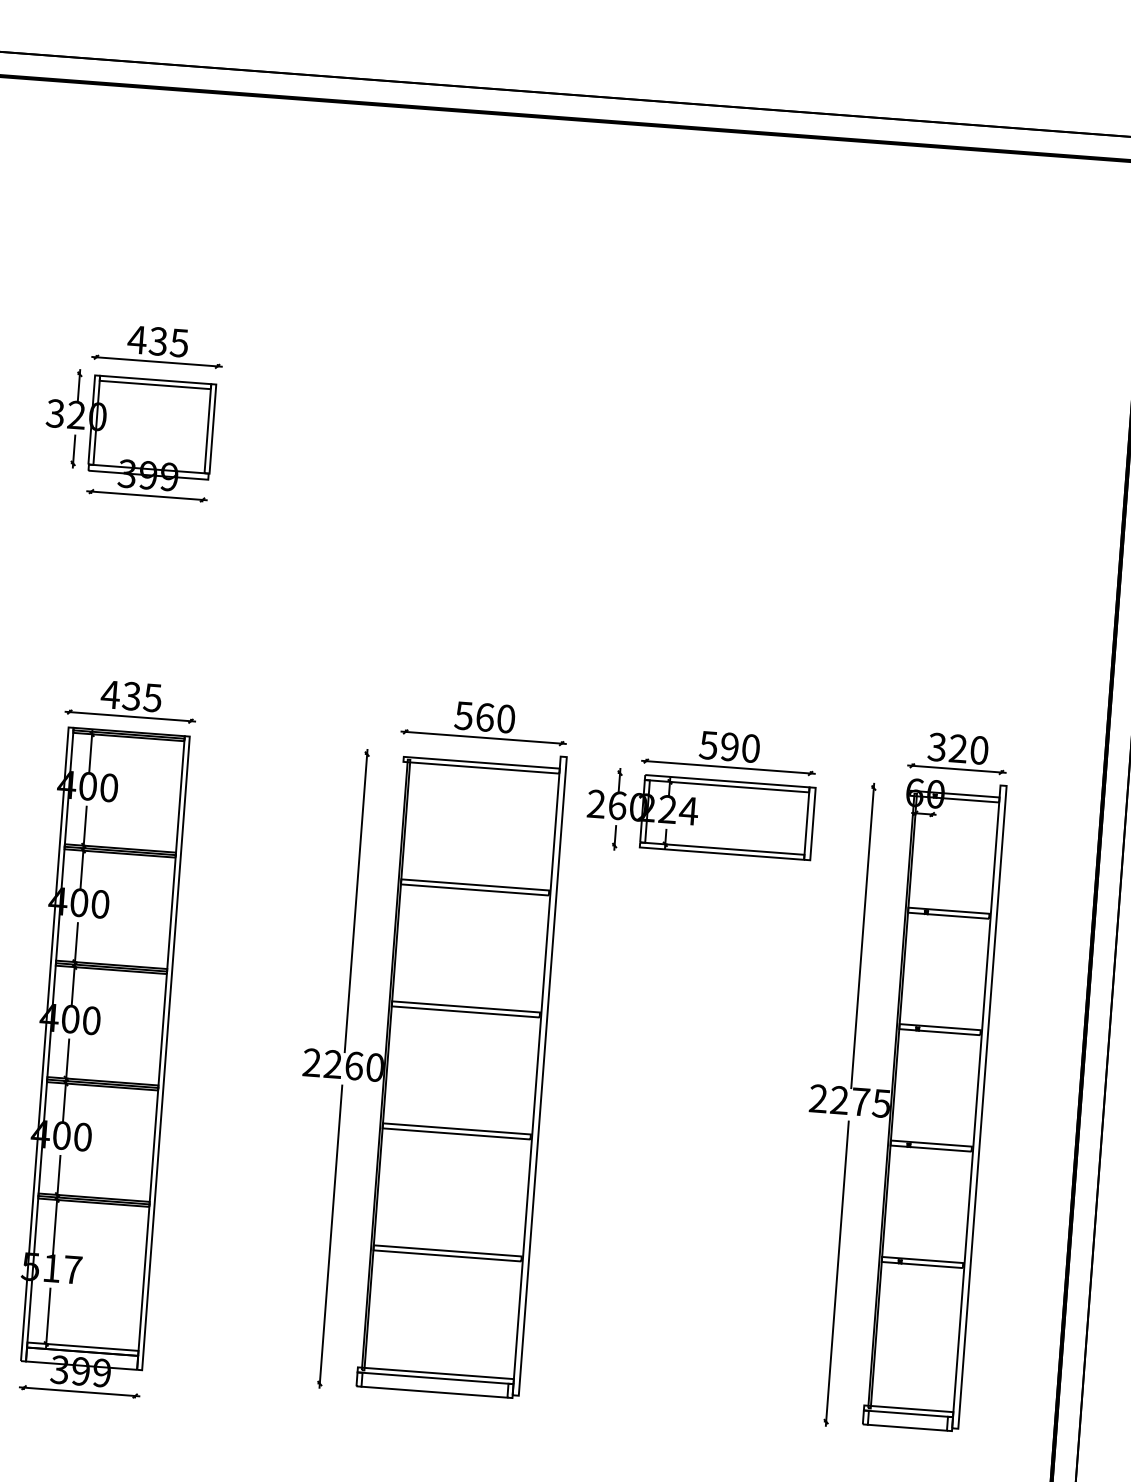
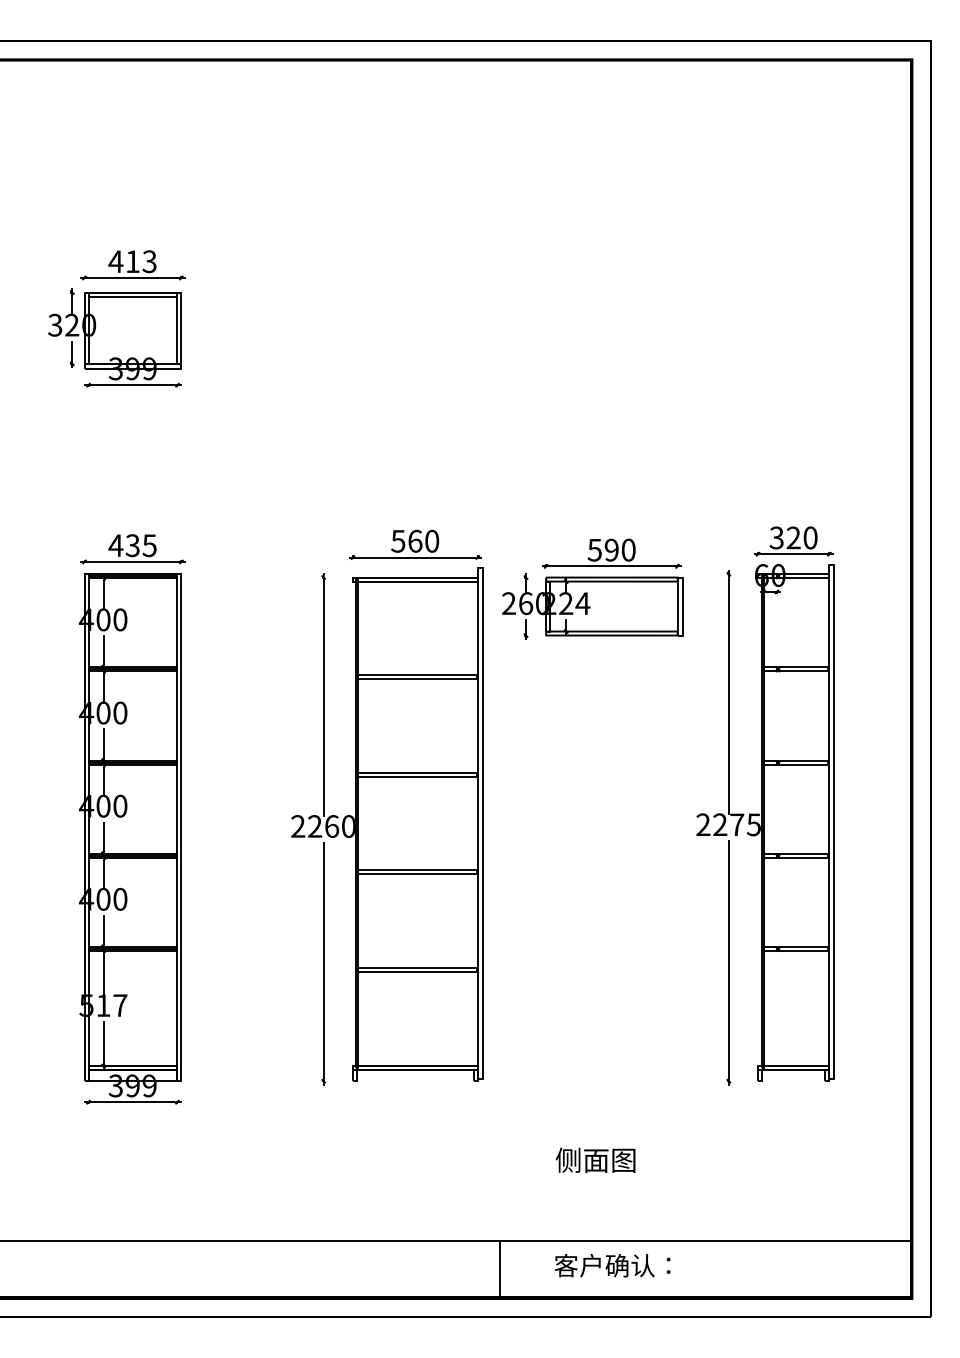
text: (168, 341) -> (140, 261), 435 -> 413
line: (433, 1392) -> (414, 1081), removed
line: (907, 1428) -> (793, 1081), removed

